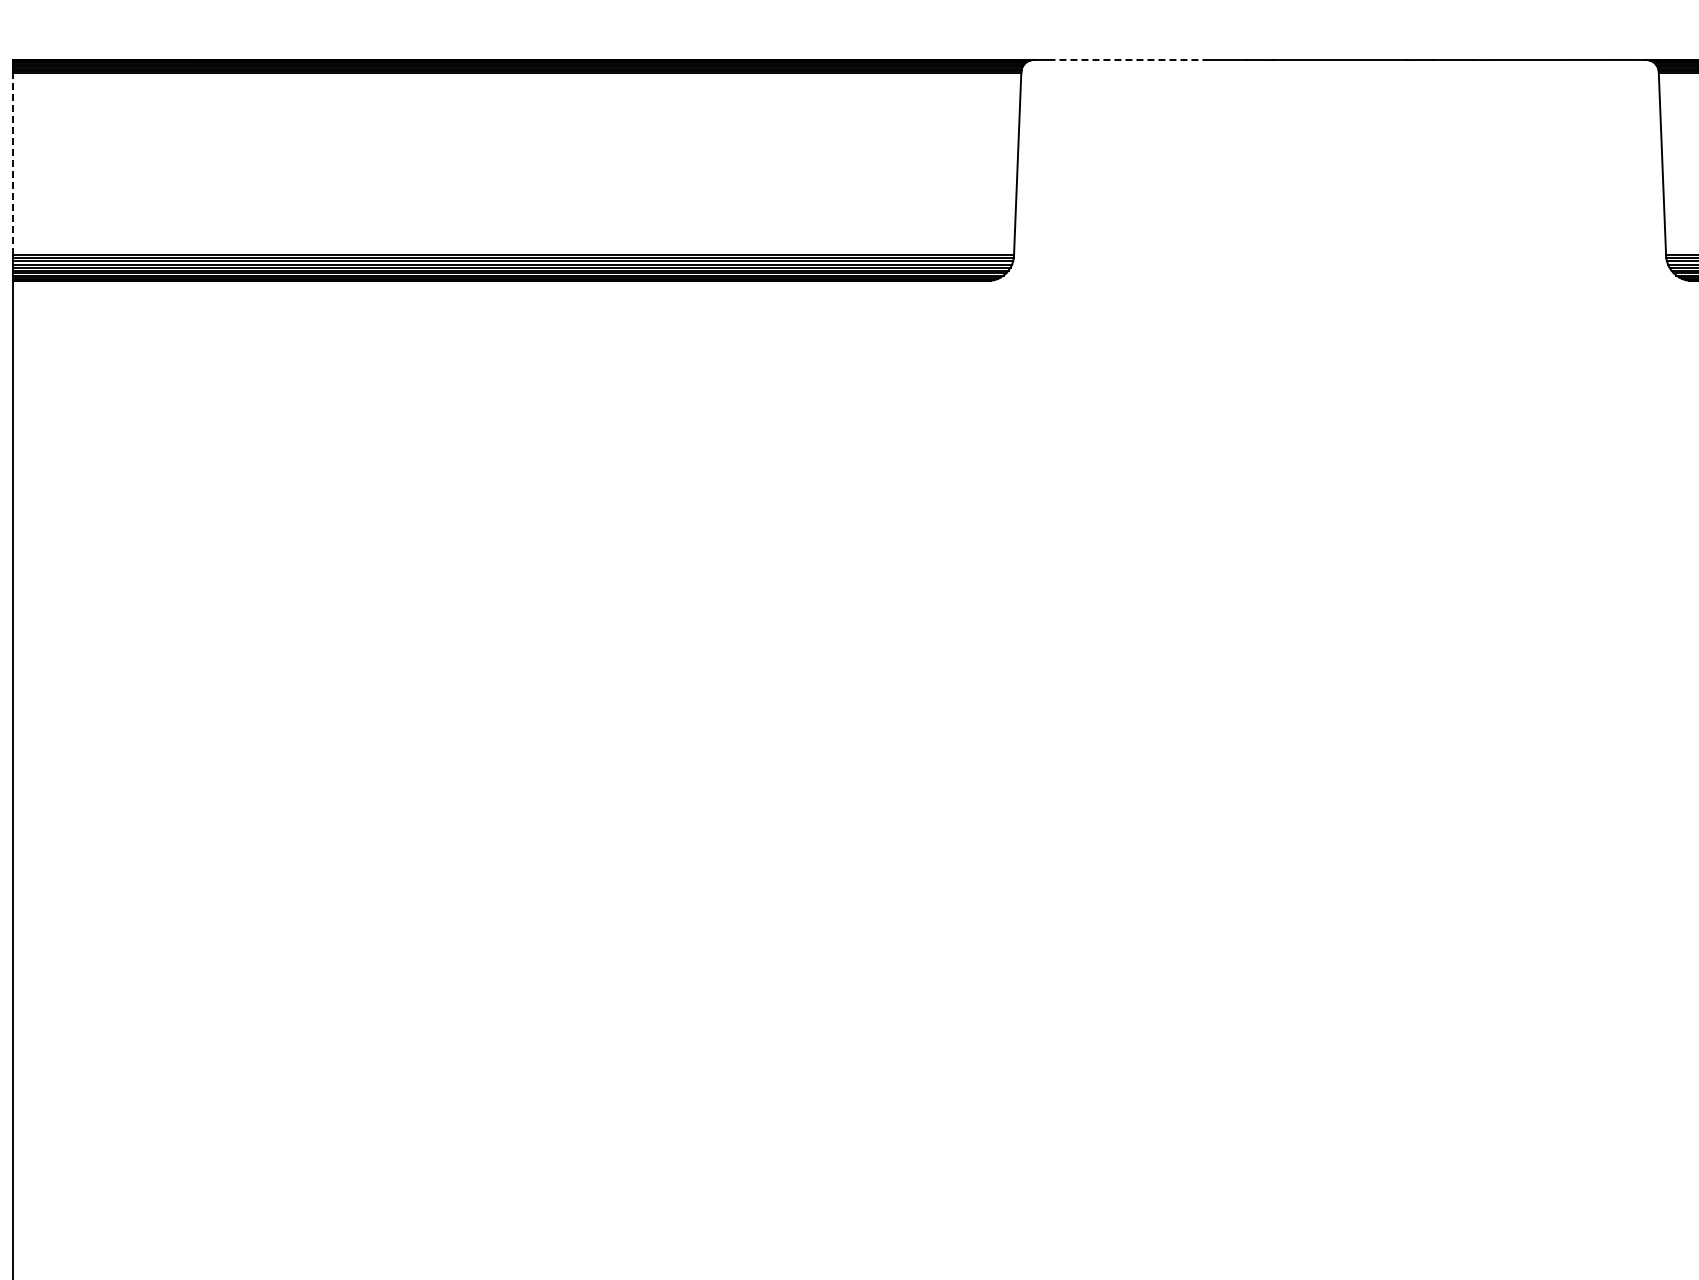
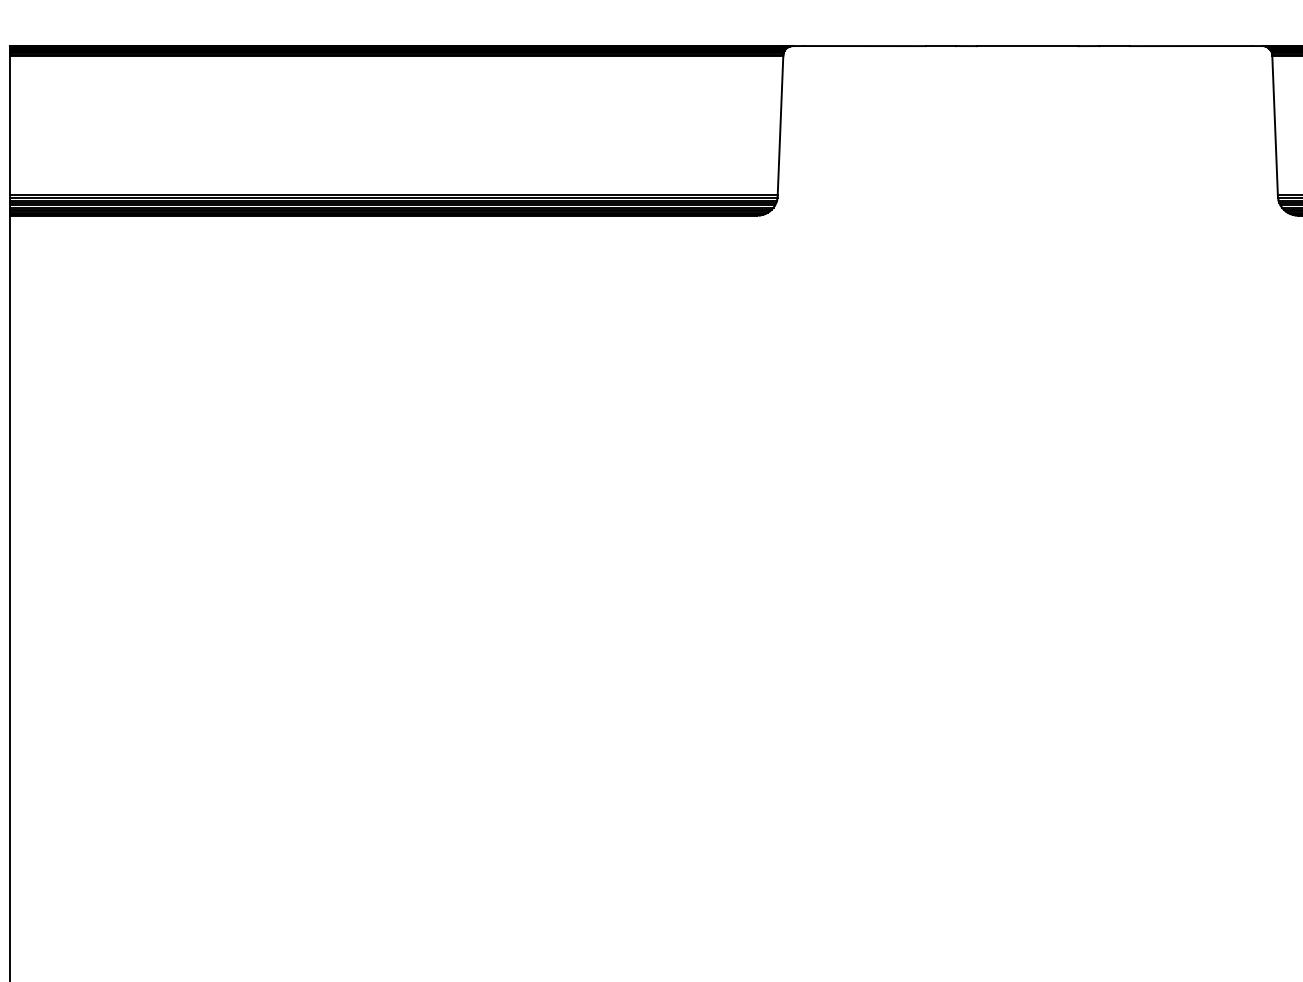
line: (1127, 59) -> (864, 45), dashed -> solid
line: (13, 163) -> (10, 125), dashed -> solid

